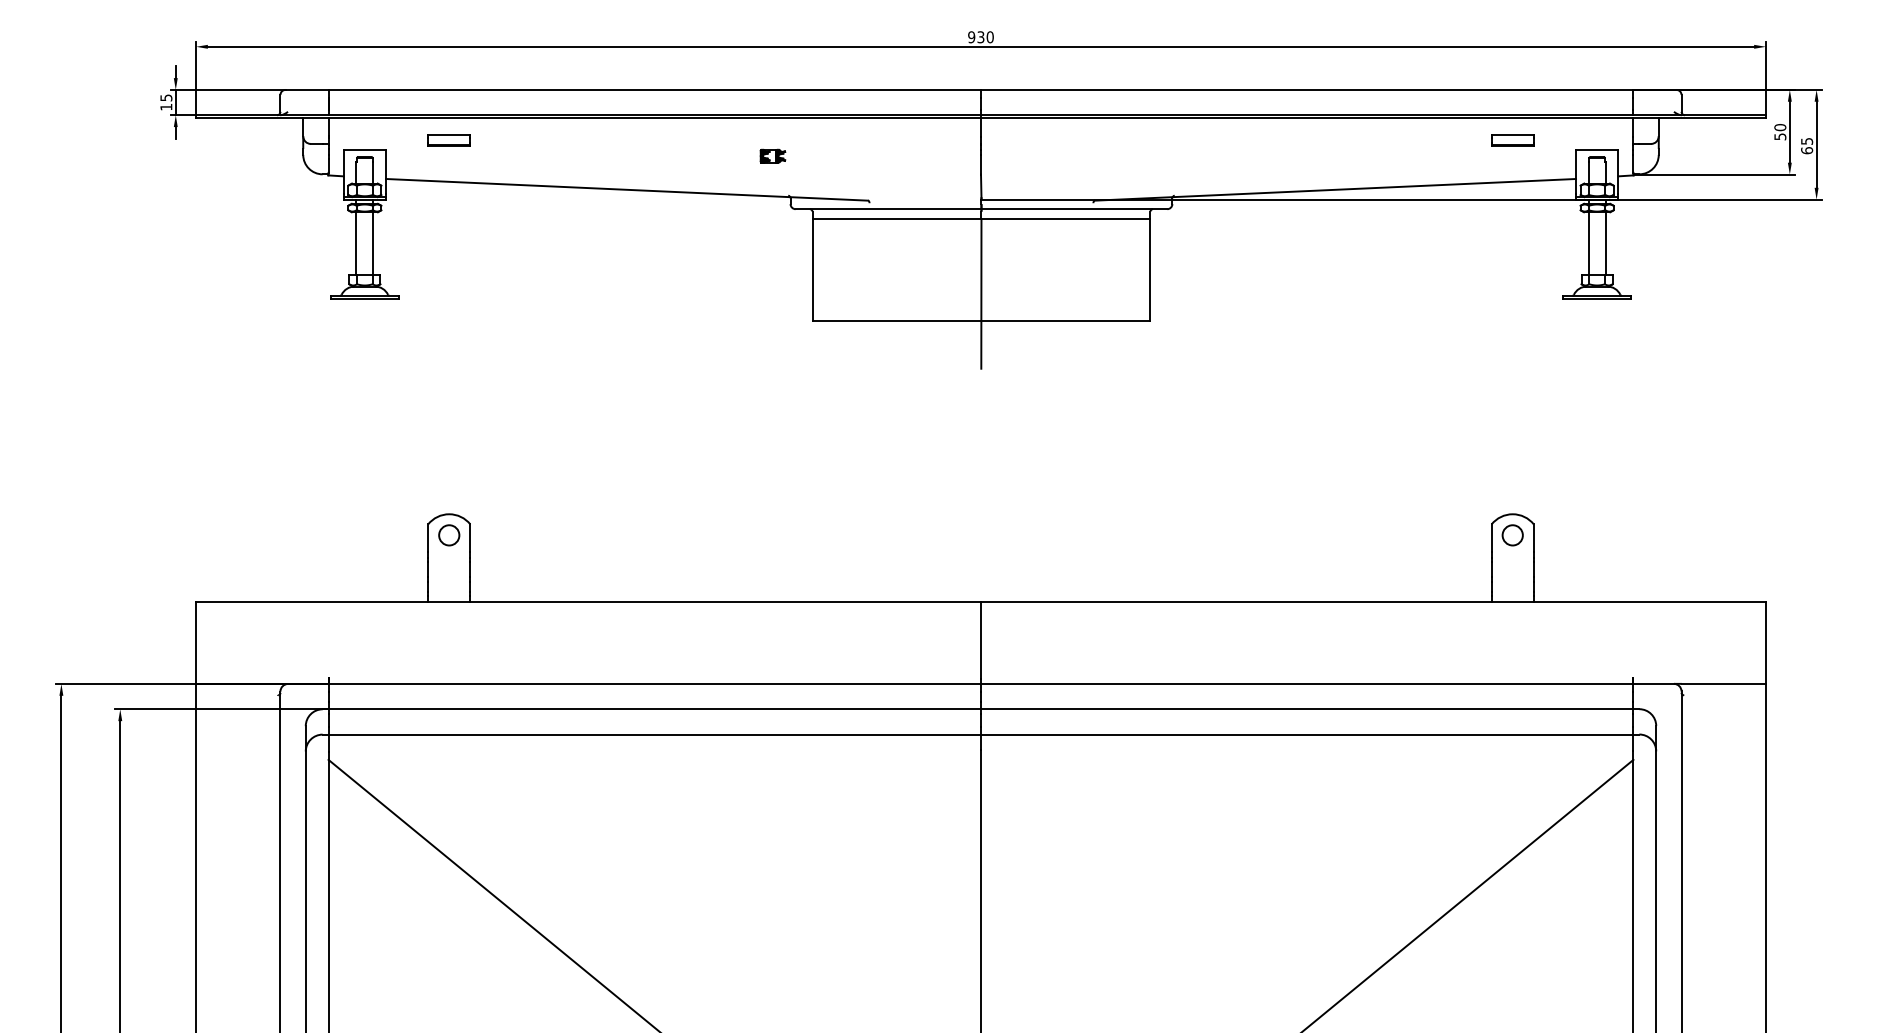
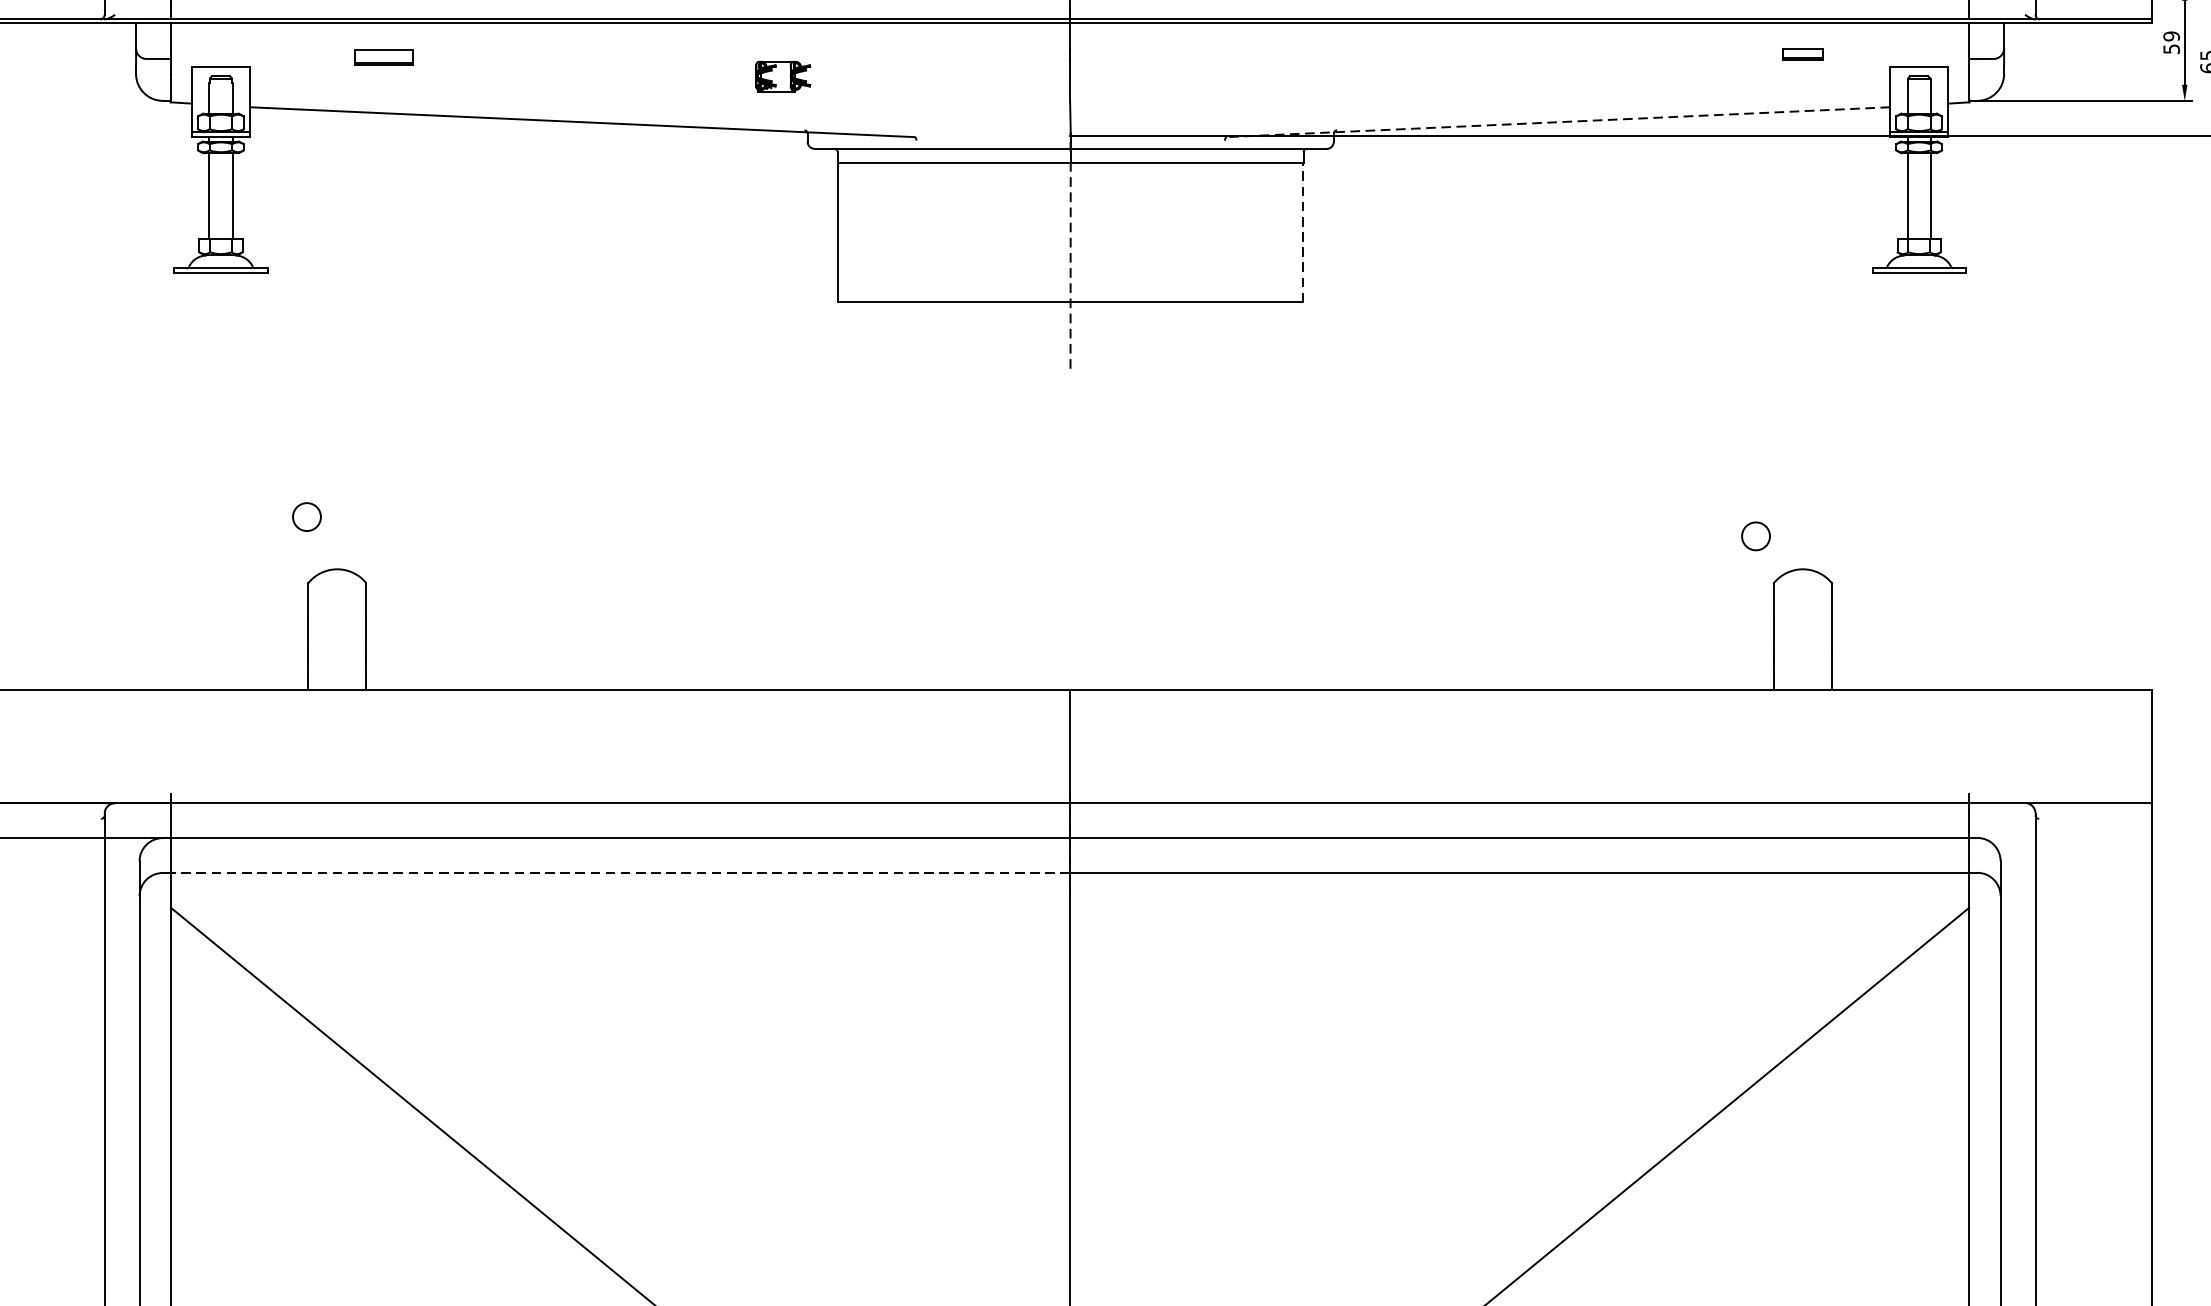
text: (1780, 127) -> (2171, 36), 50 -> 59
part: (448, 140) -> (383, 56), moved
part: (1512, 140) -> (1802, 54), size x0.7
part: (772, 155) -> (782, 74), size x1.6
line: (1335, 189) -> (1558, 121), solid -> dashed
line: (1150, 269) -> (1303, 231), solid -> dashed
line: (981, 294) -> (1070, 266), solid -> dashed
circle: (449, 535) -> (307, 517), moved
circle: (1512, 535) -> (1755, 536), moved
line: (654, 734) -> (620, 872), solid -> dashed

